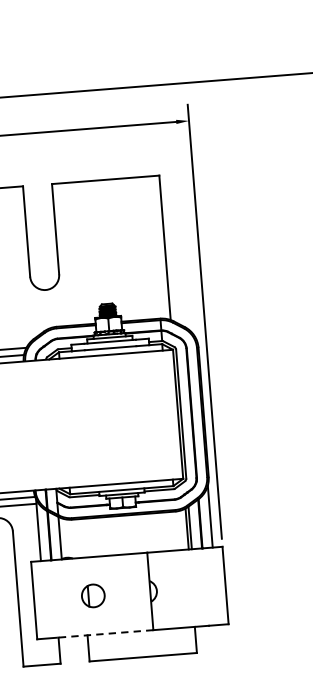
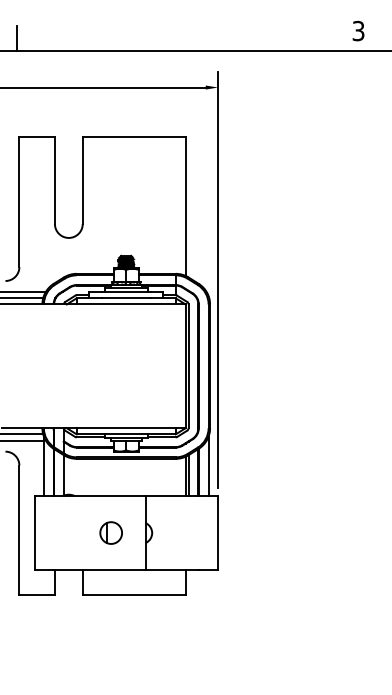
part: (92, 595) -> (110, 532), moved
line: (105, 634) -> (99, 570), dashed -> solid

